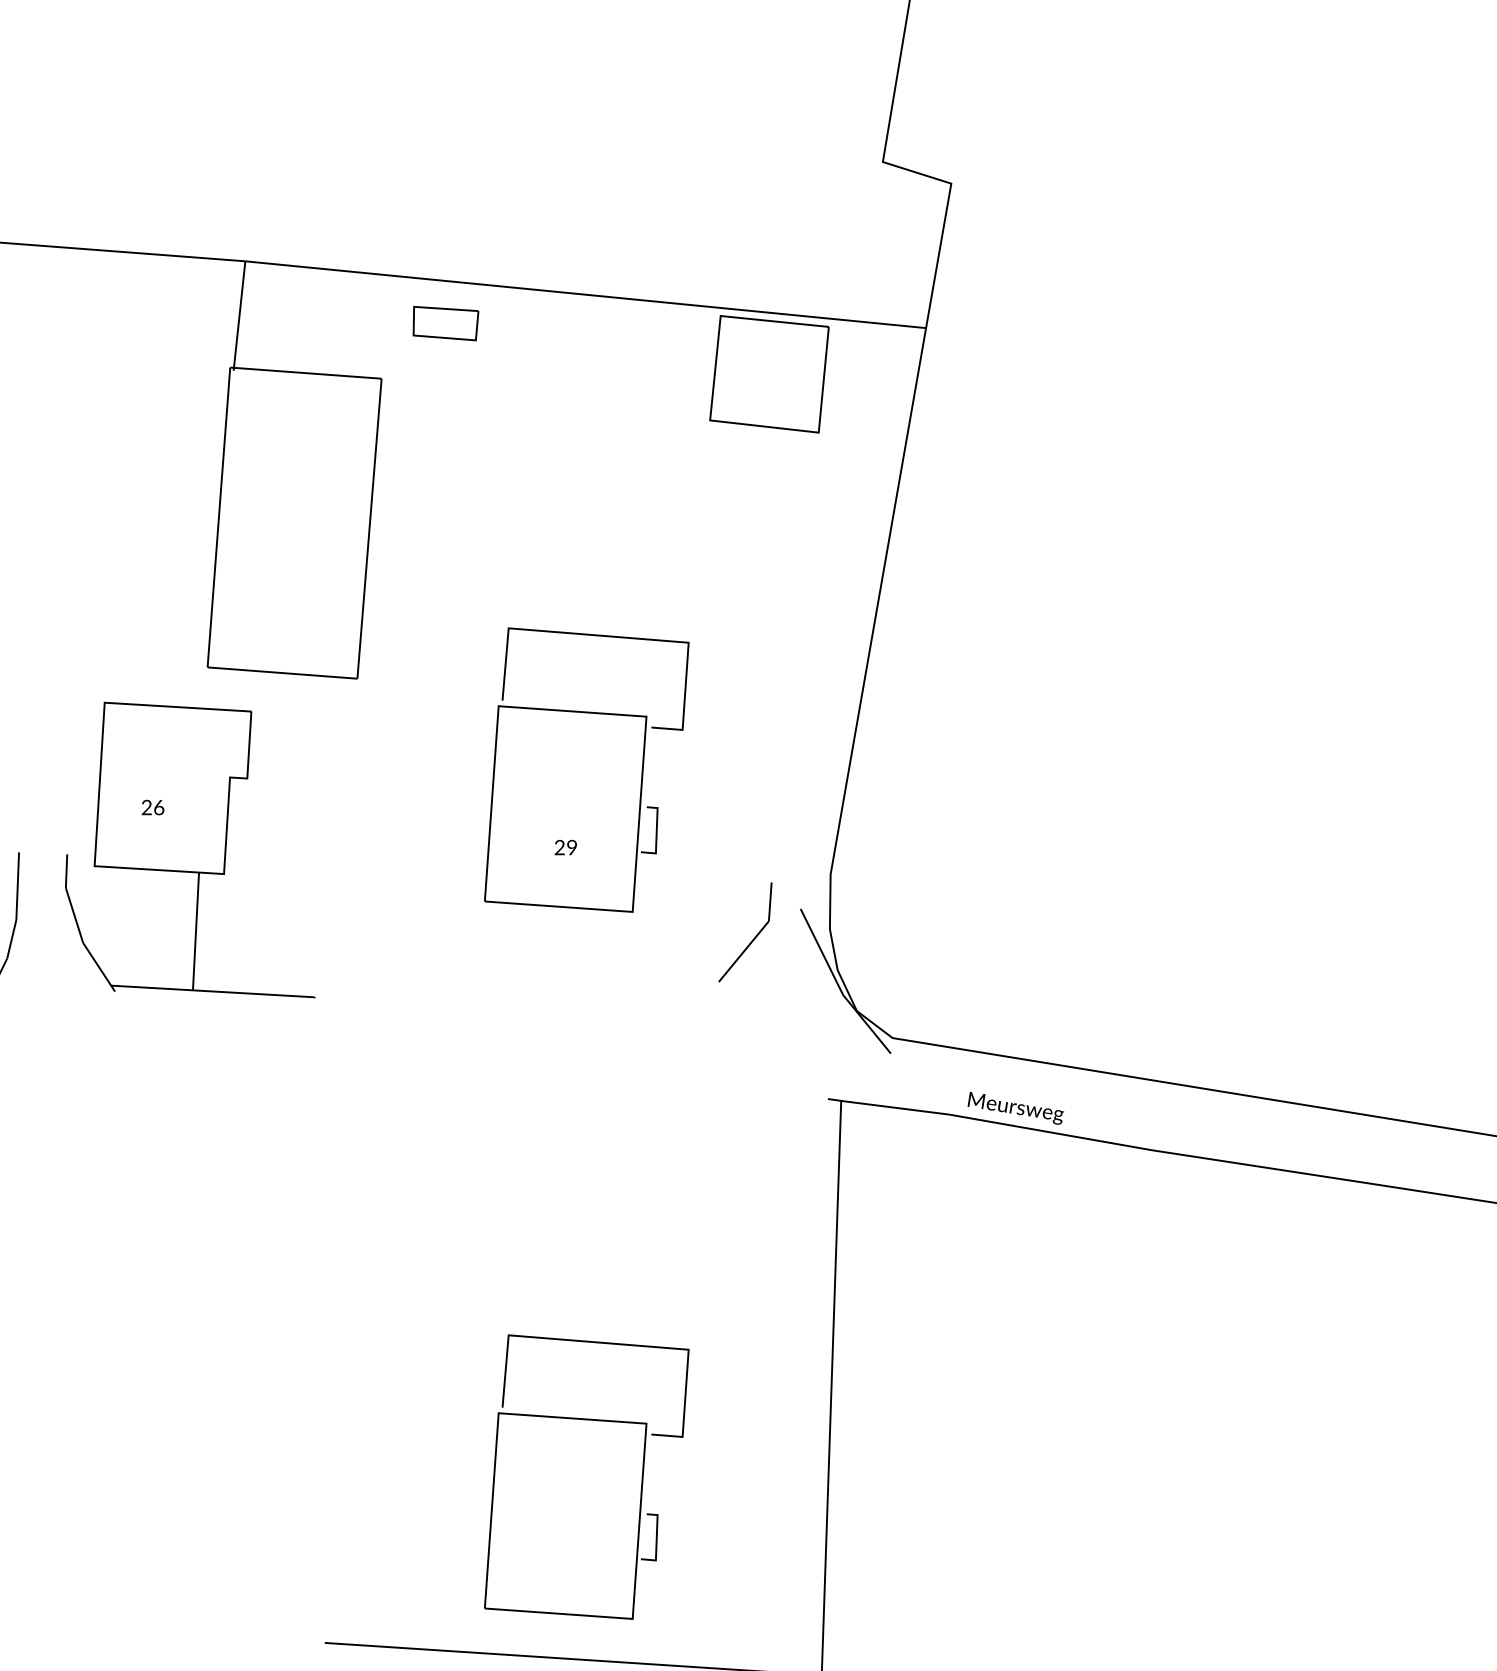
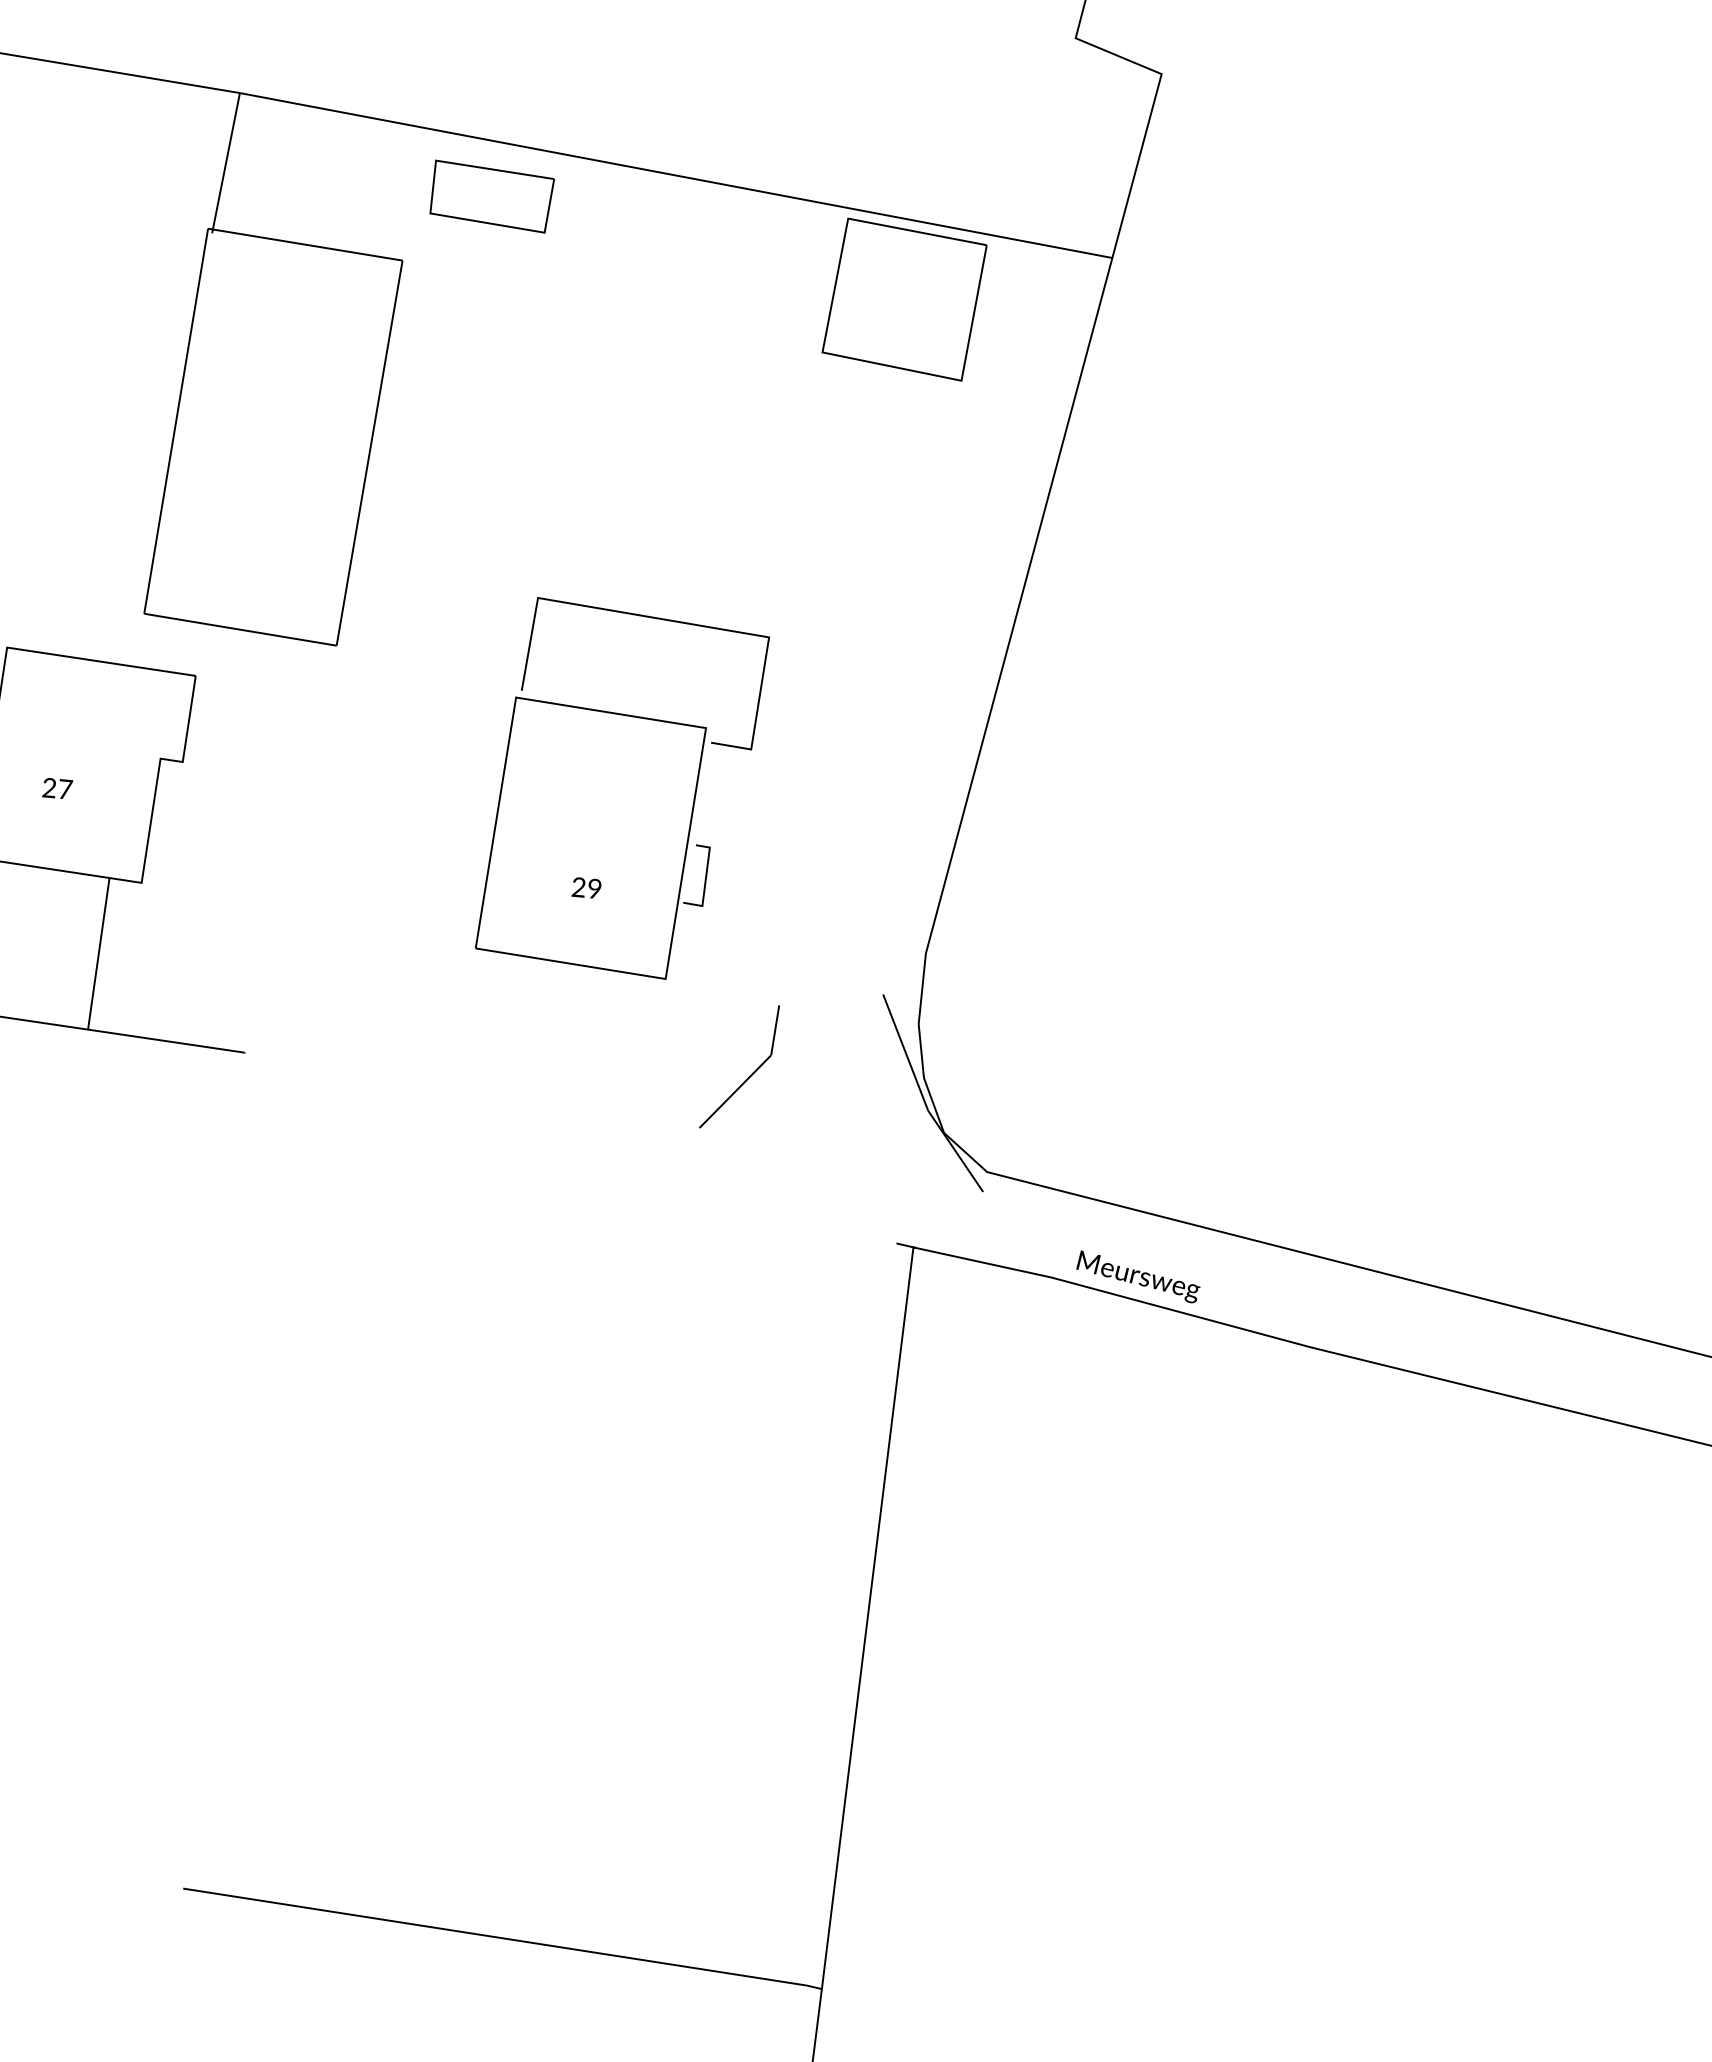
part: (445, 323) -> (491, 196), size x1.43
text: (159, 807) -> (65, 789), 26 -> 27
part: (752, 939) -> (747, 1076), moved
part: (586, 1476) -> (540, 1703), removed

